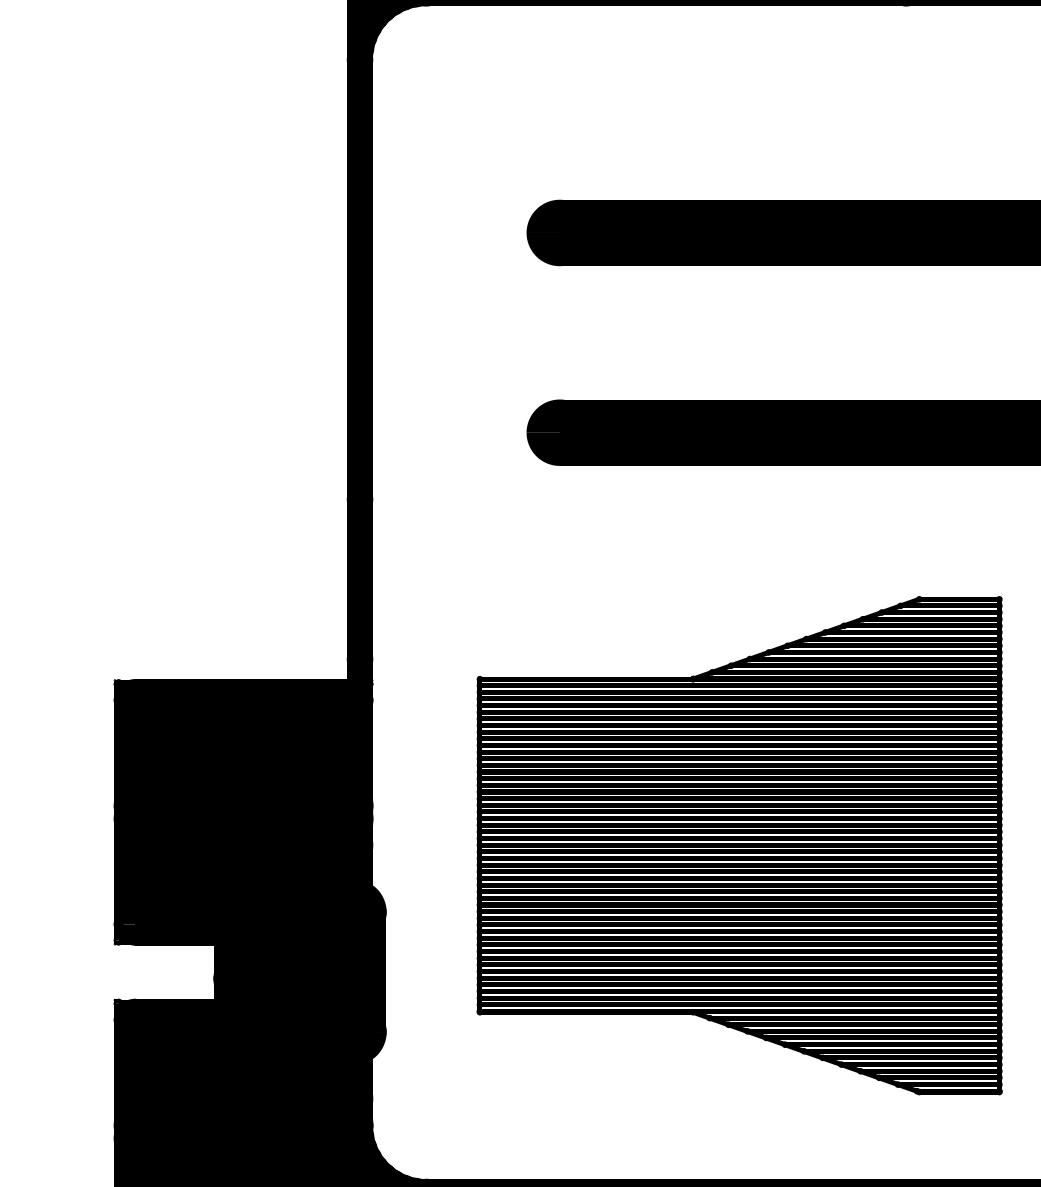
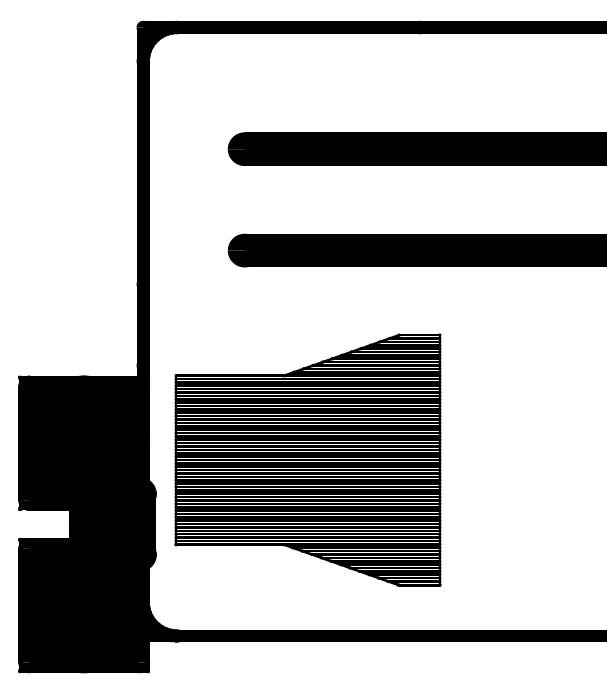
part: (738, 844) -> (307, 459), moved

